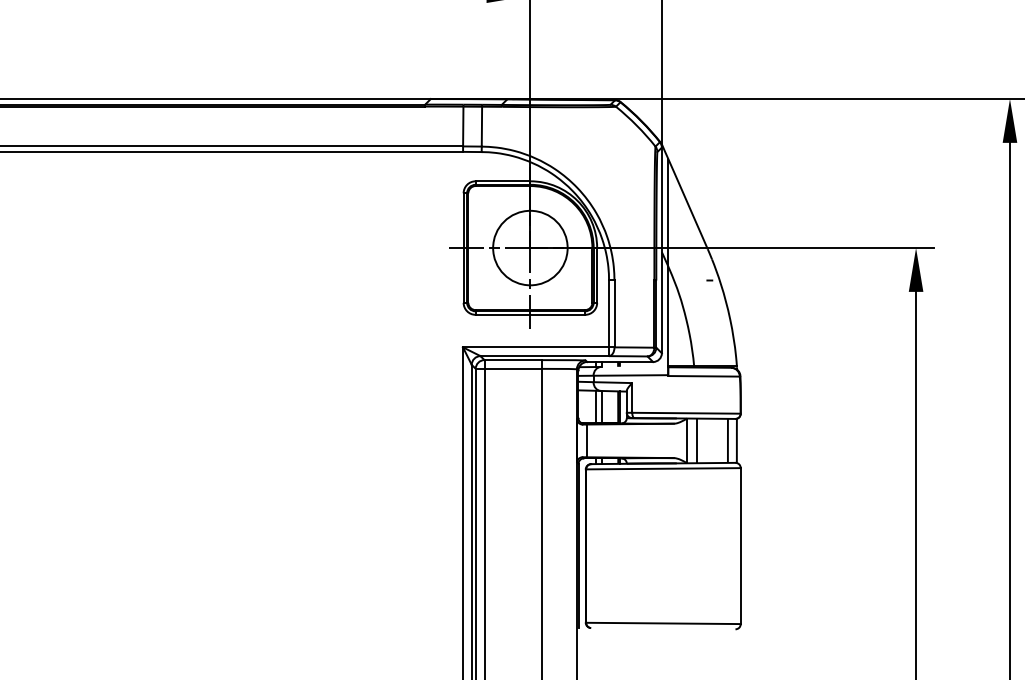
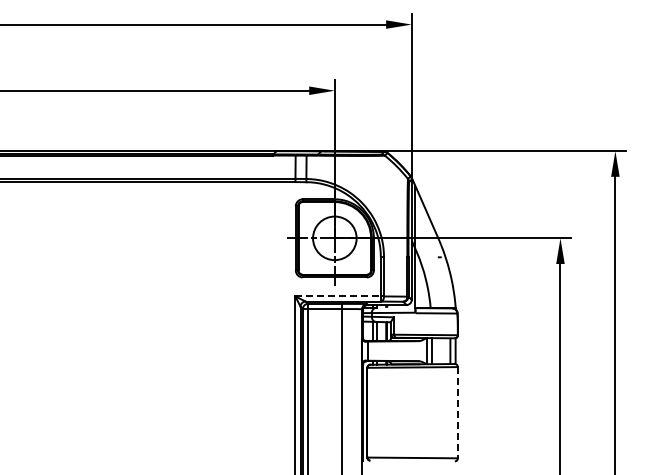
line: (536, 347) -> (338, 296), solid -> dashed
line: (740, 545) -> (457, 412), solid -> dashed

